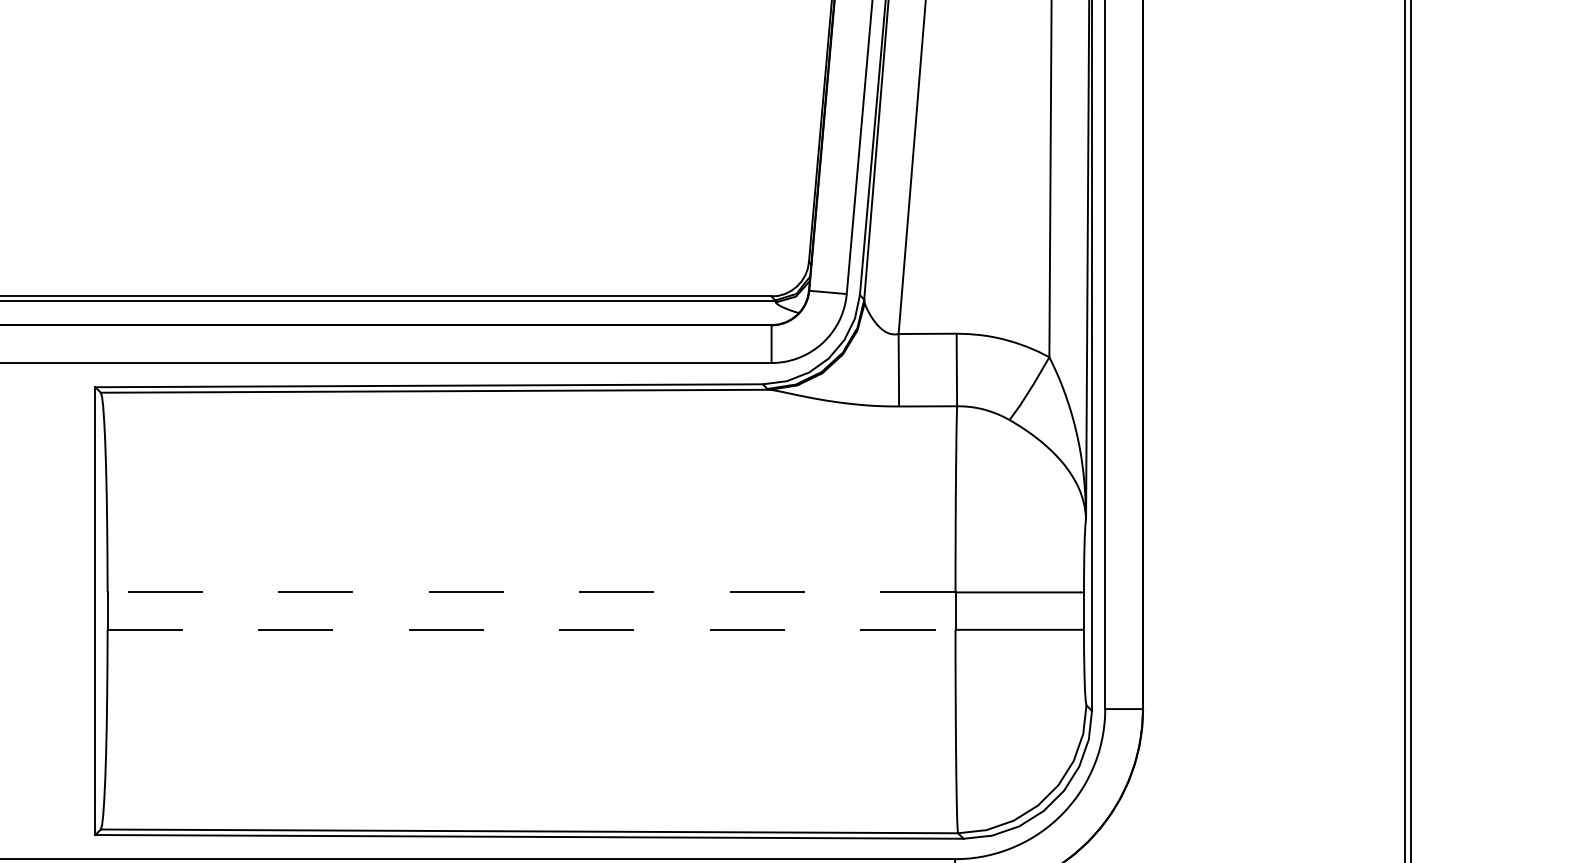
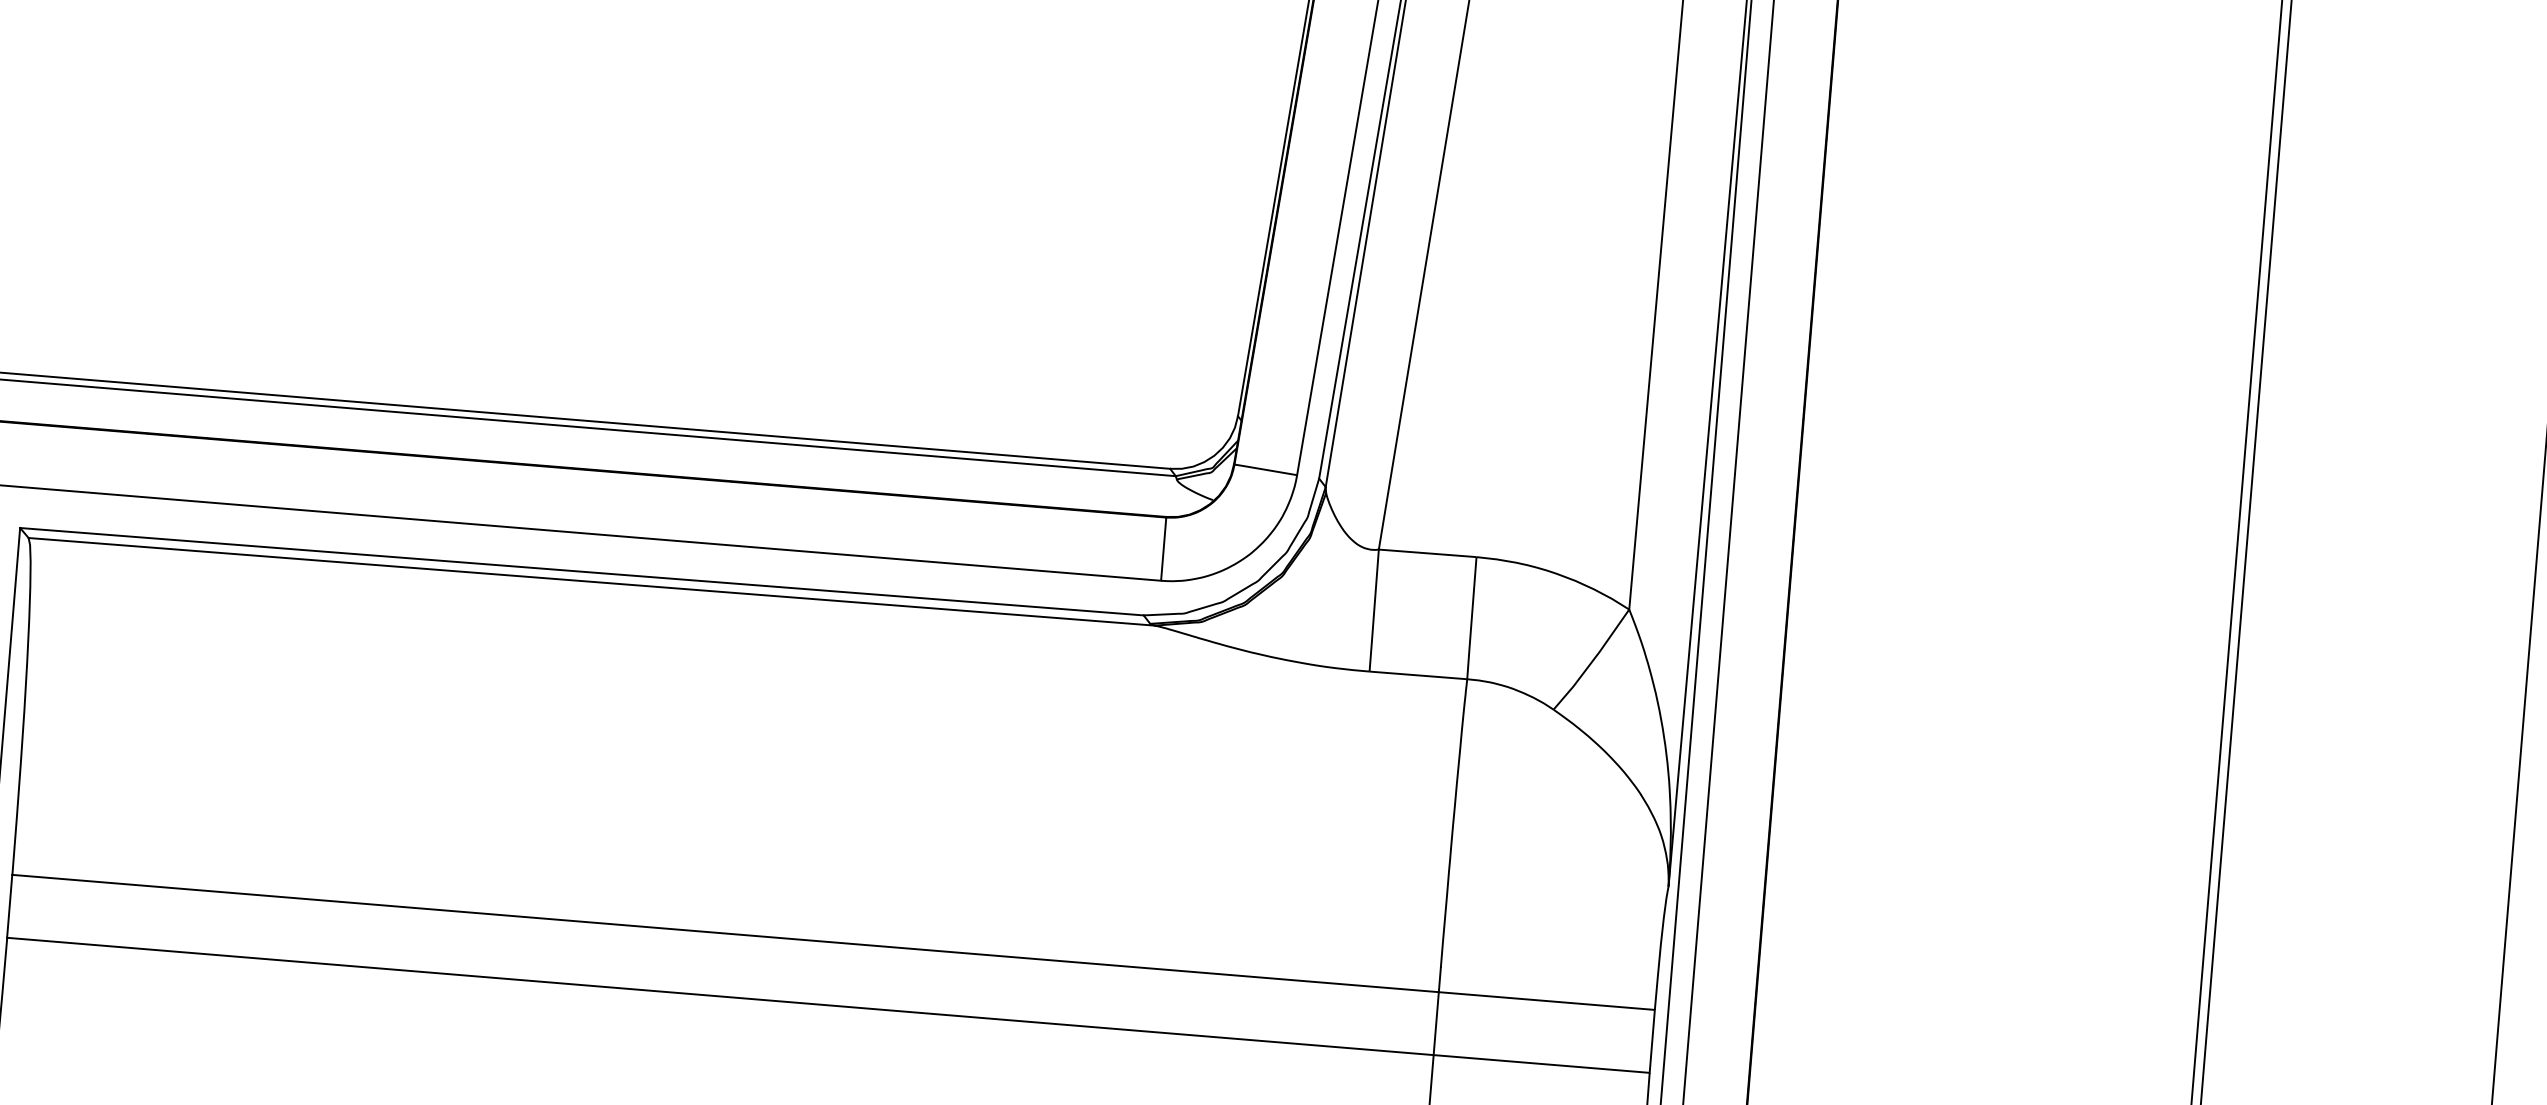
line: (531, 592) -> (725, 933), dashed -> solid
line: (531, 629) -> (720, 995), dashed -> solid

